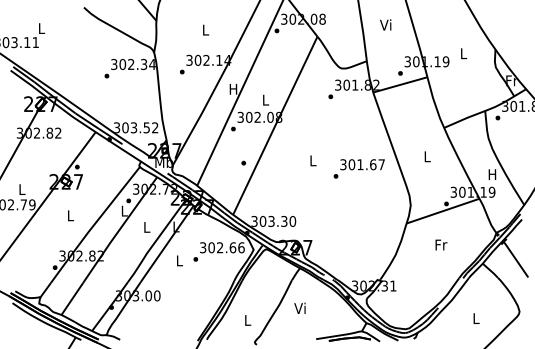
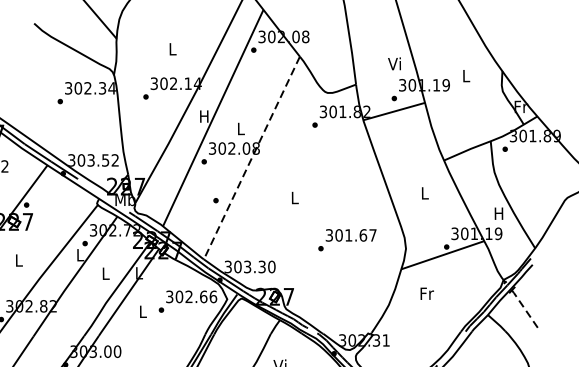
text: (385, 24) -> (394, 63), moved
line: (275, 125) -> (252, 157), solid -> dashed
text: (358, 168) -> (346, 239), moved
text: (441, 244) -> (427, 293), moved
line: (516, 259) -> (526, 310), solid -> dashed

